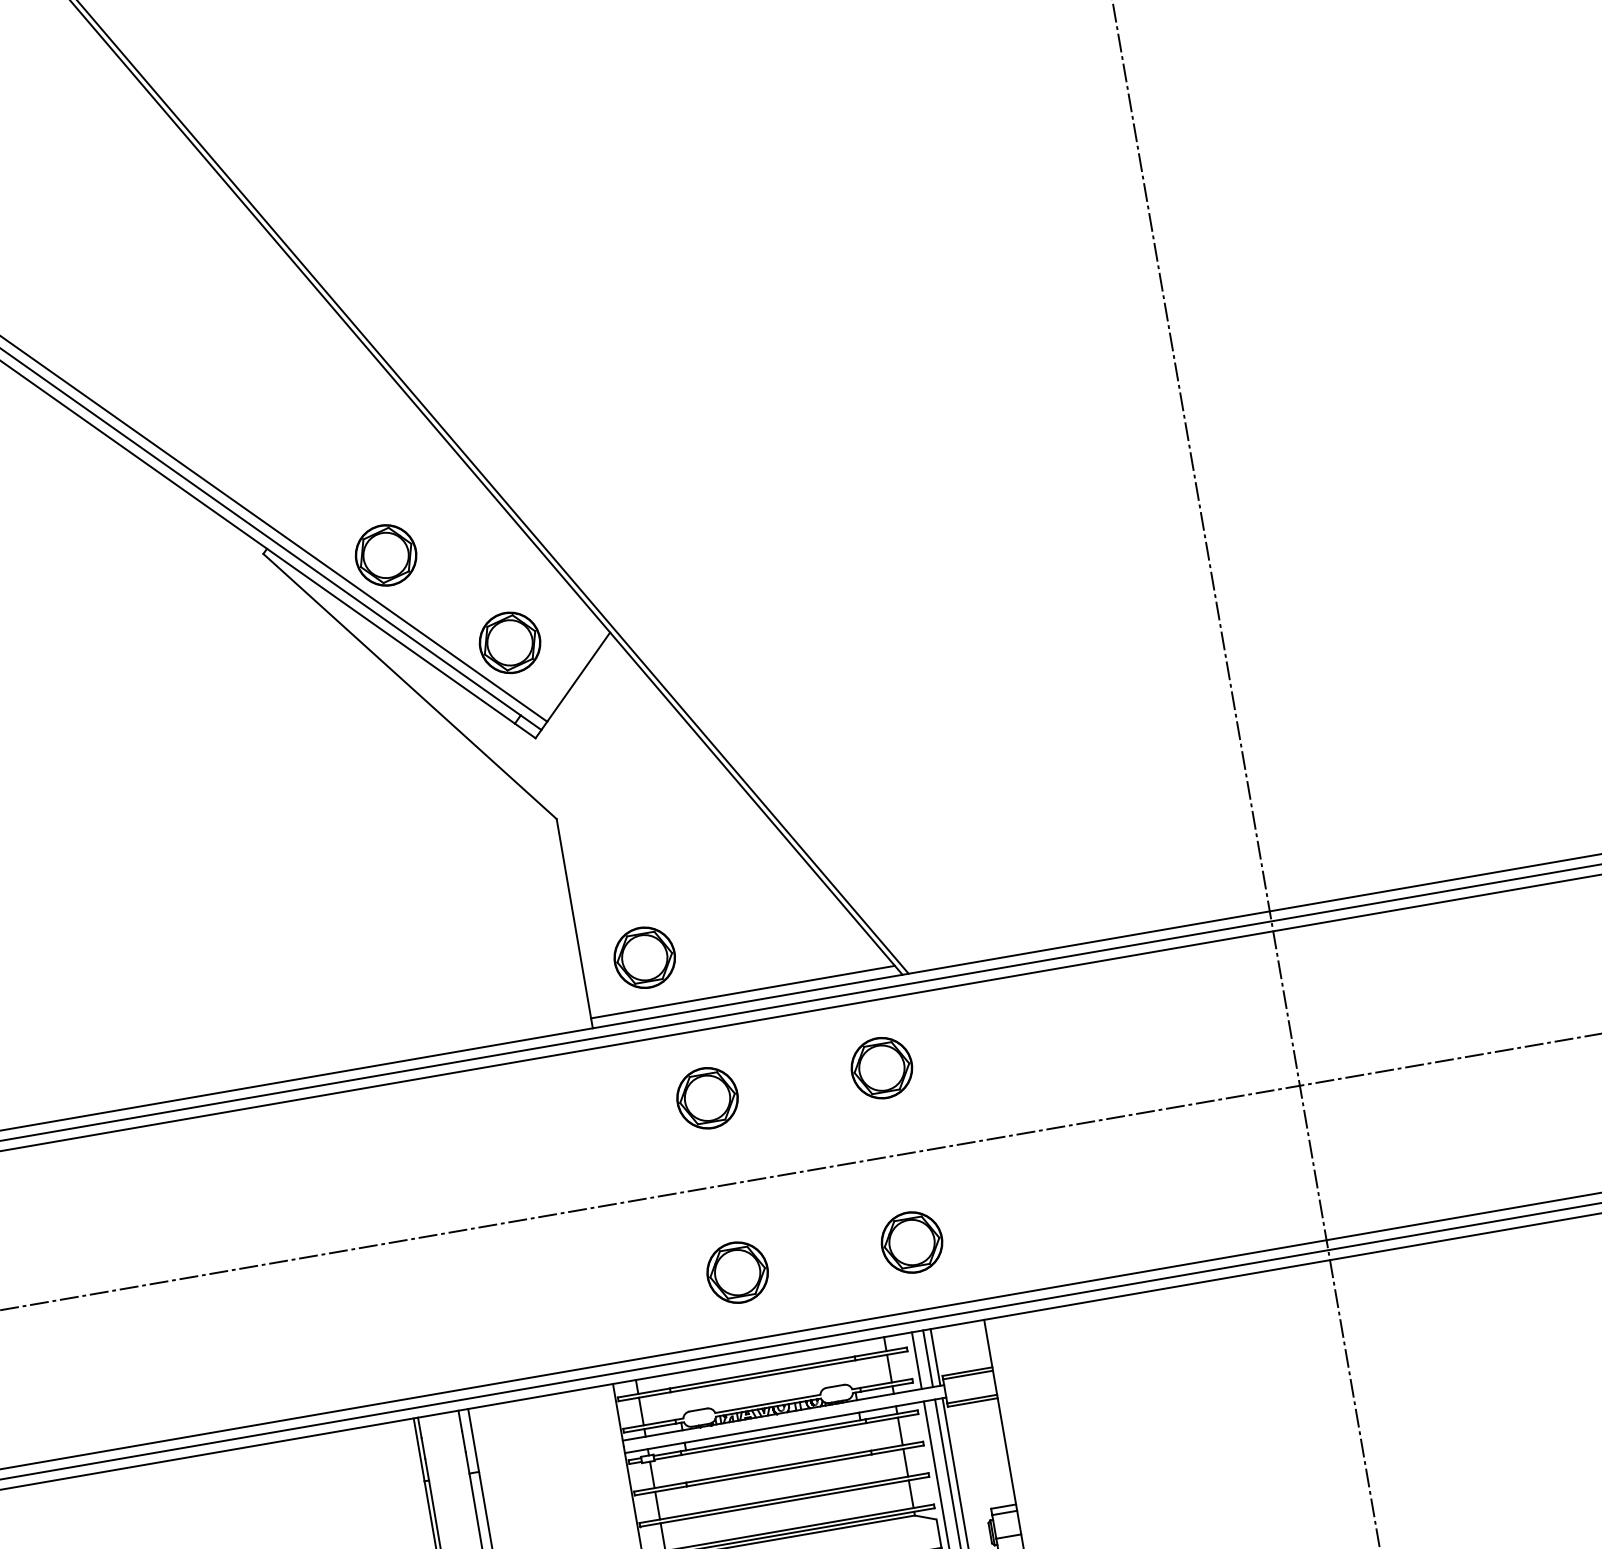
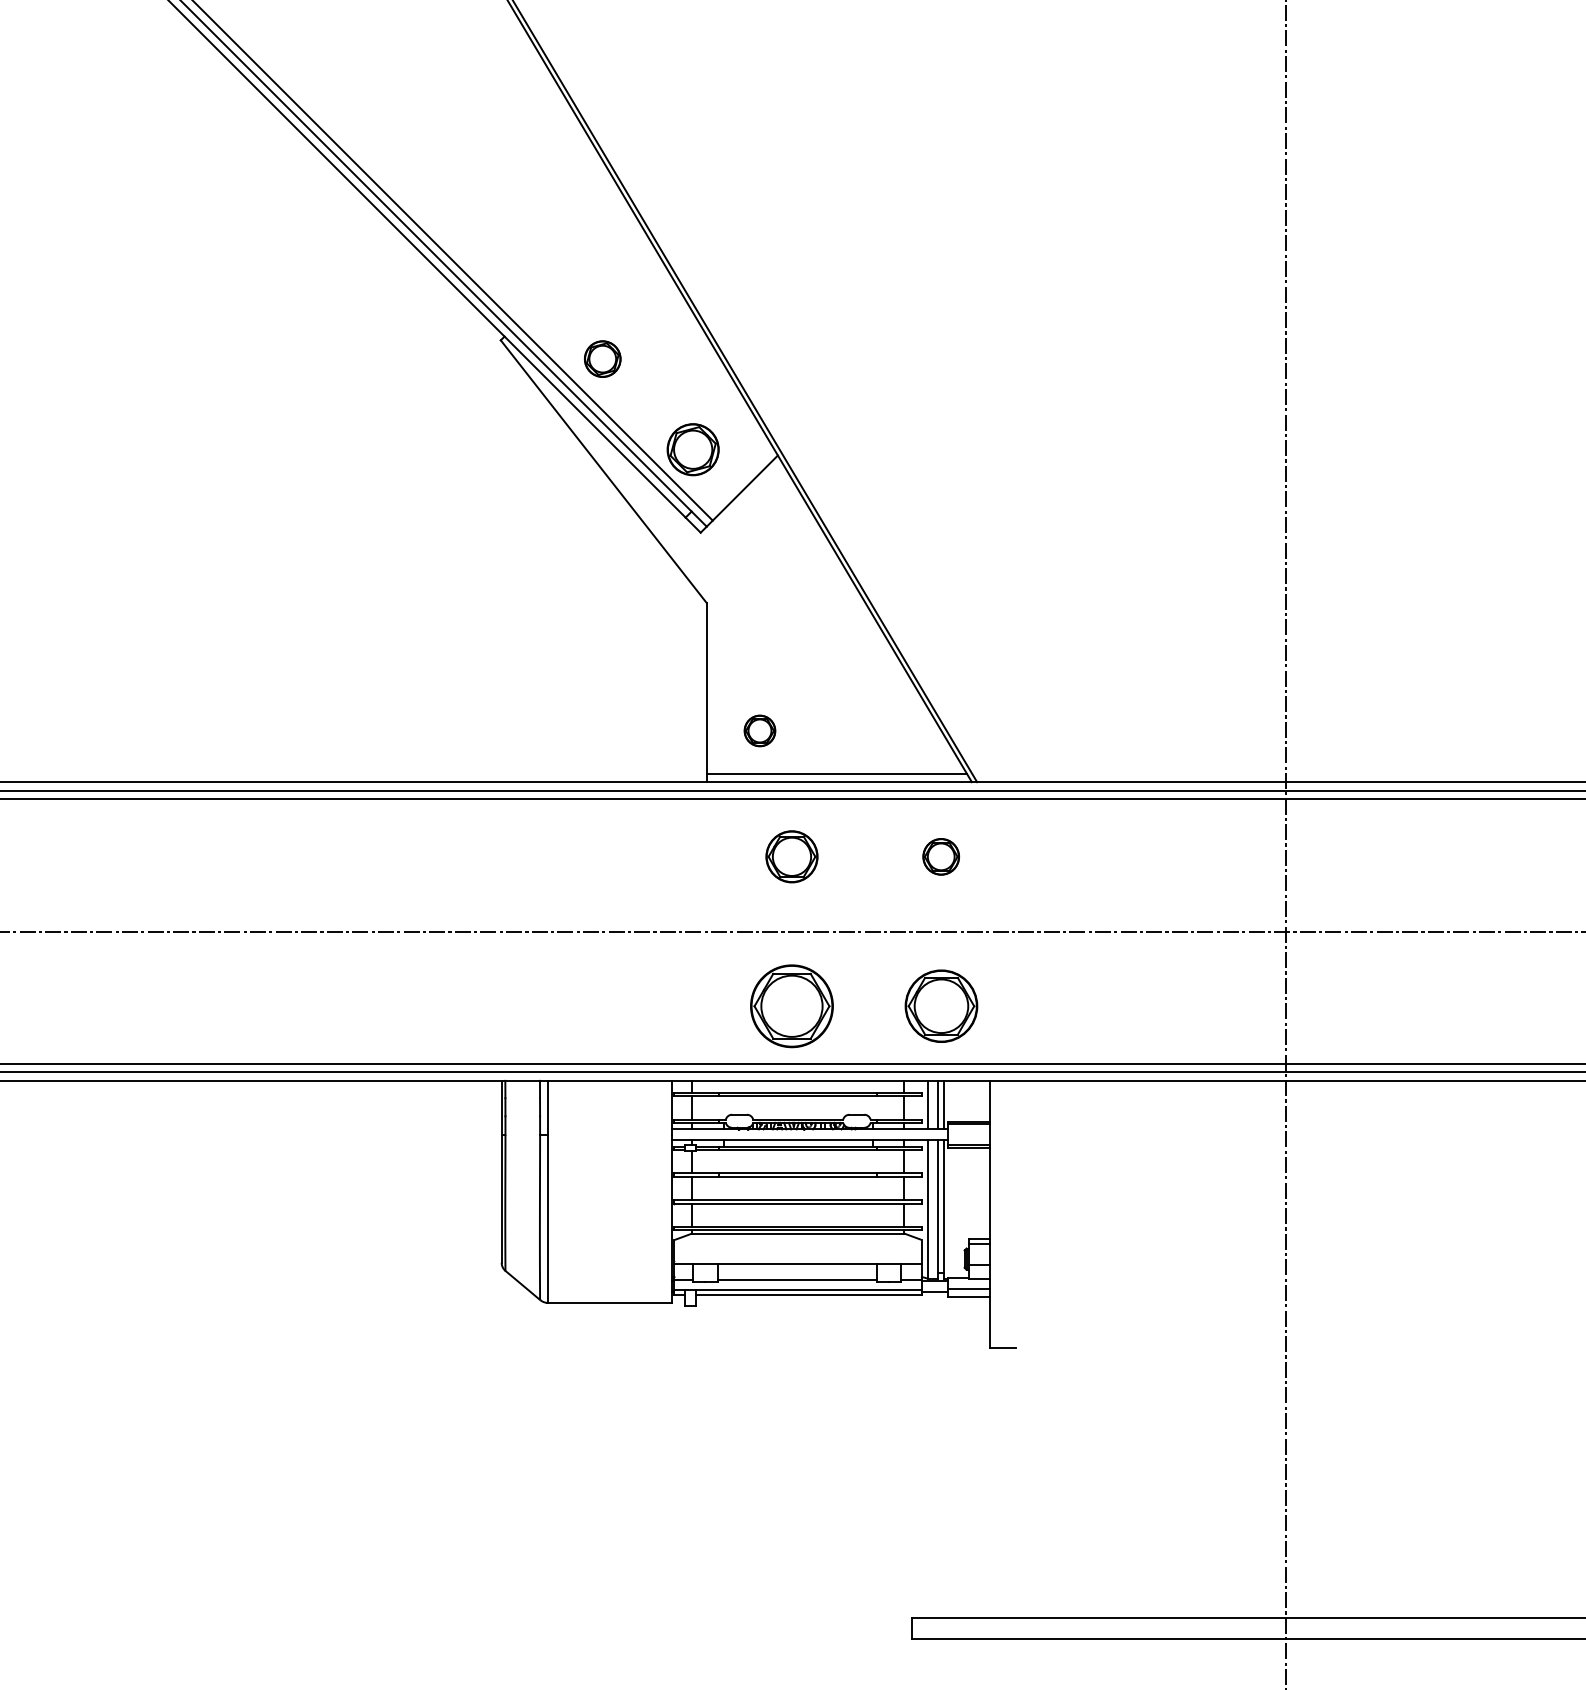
part: (385, 554) -> (602, 358), size x0.7
part: (644, 957) -> (759, 730), size x0.6
part: (880, 1067) -> (940, 856), size x0.7
part: (910, 1241) -> (940, 1005), size x1.4
part: (736, 1271) -> (791, 1005), size x1.6

